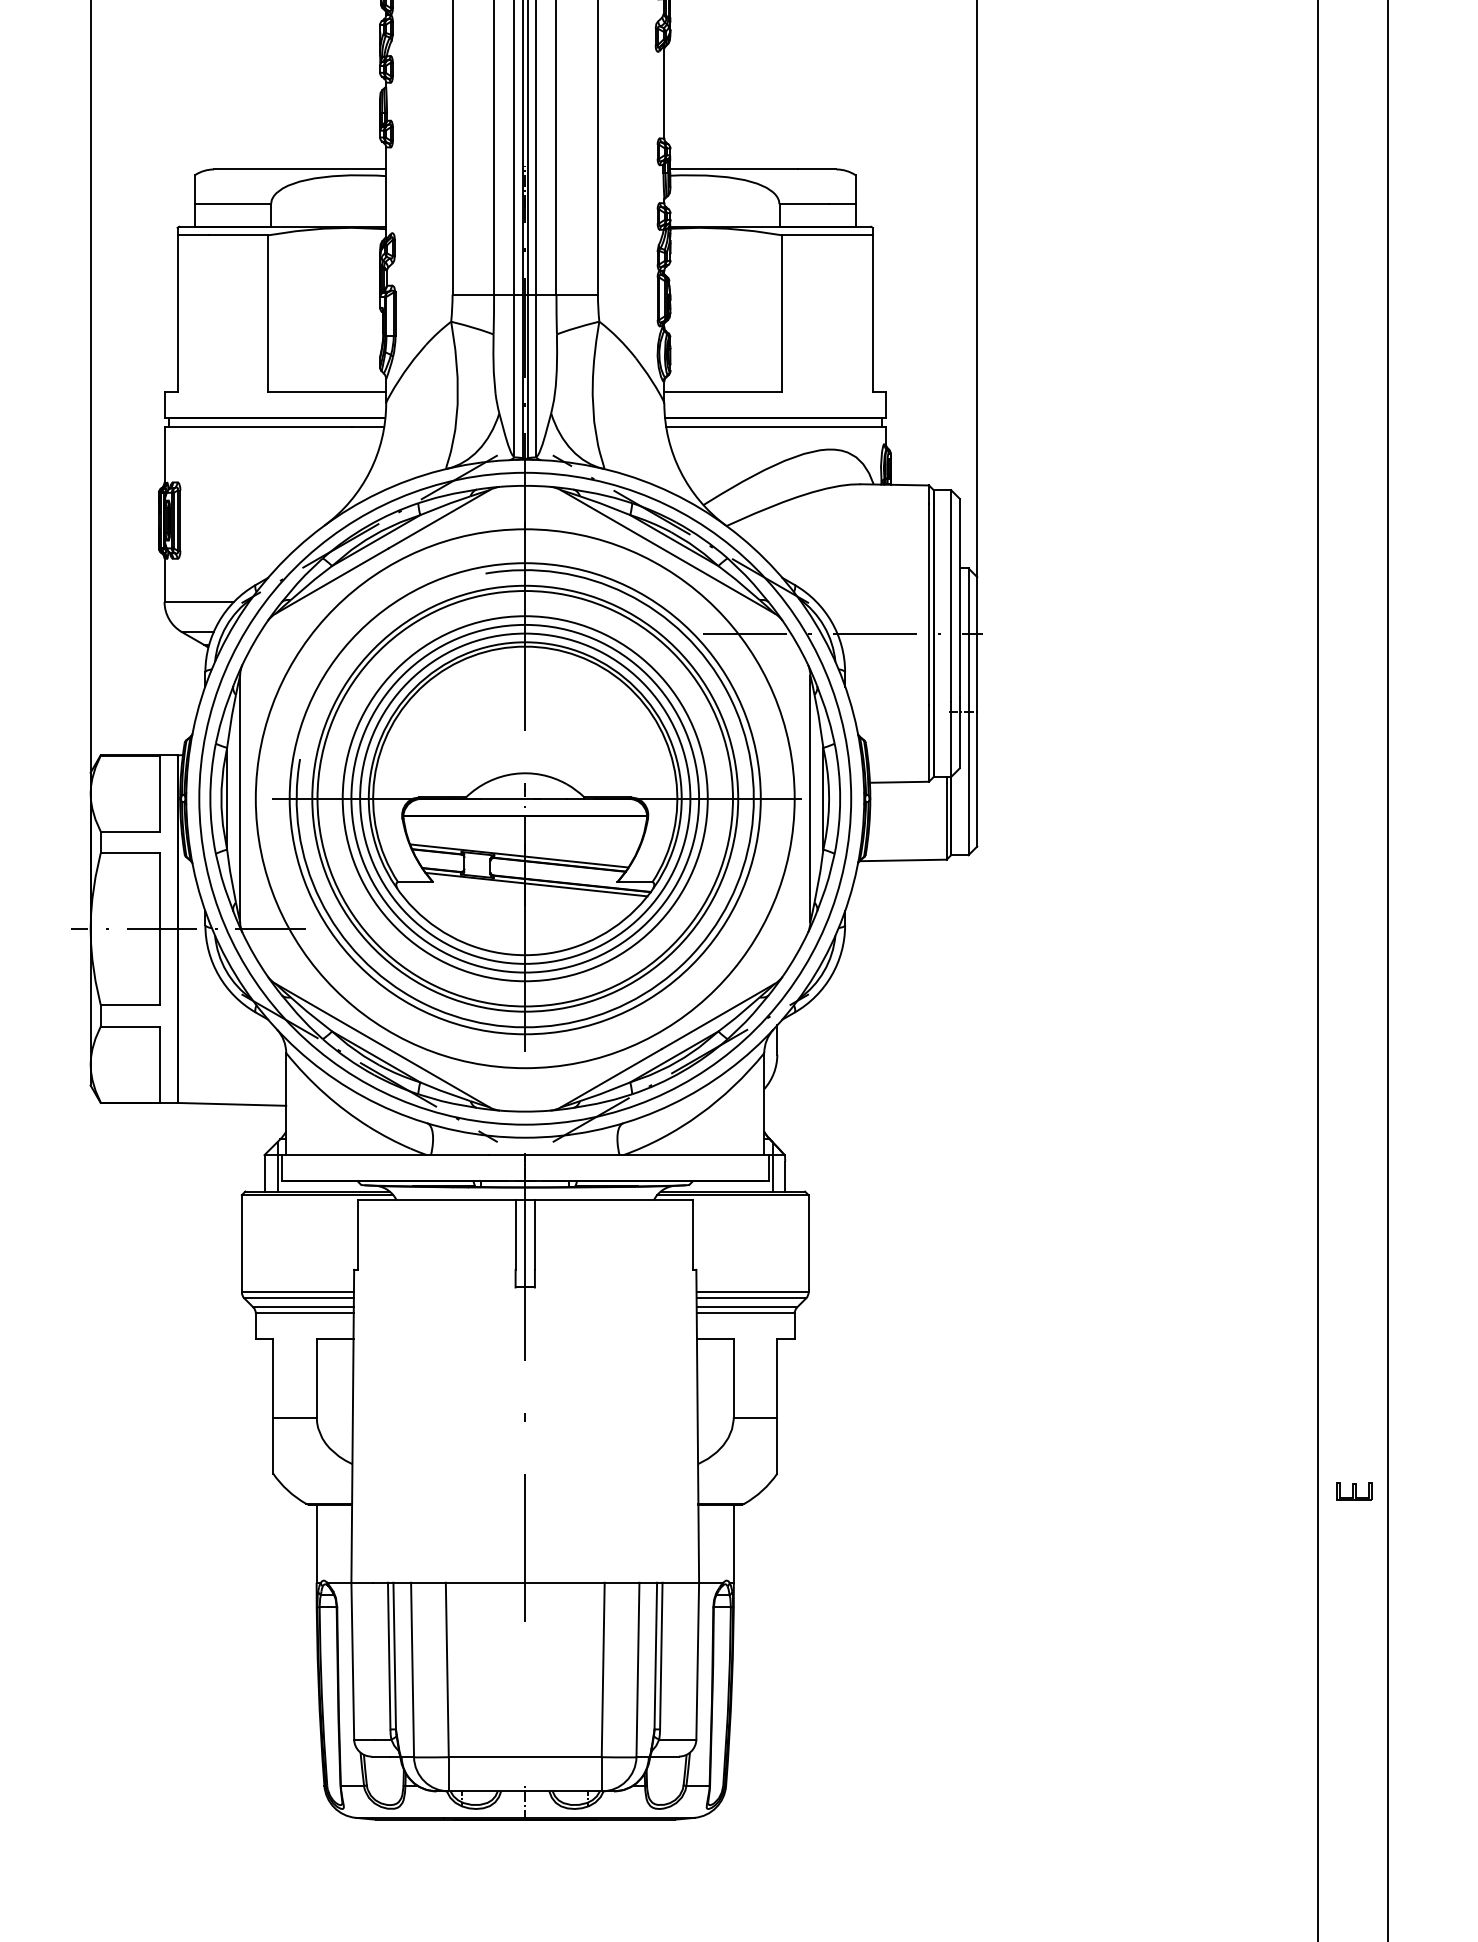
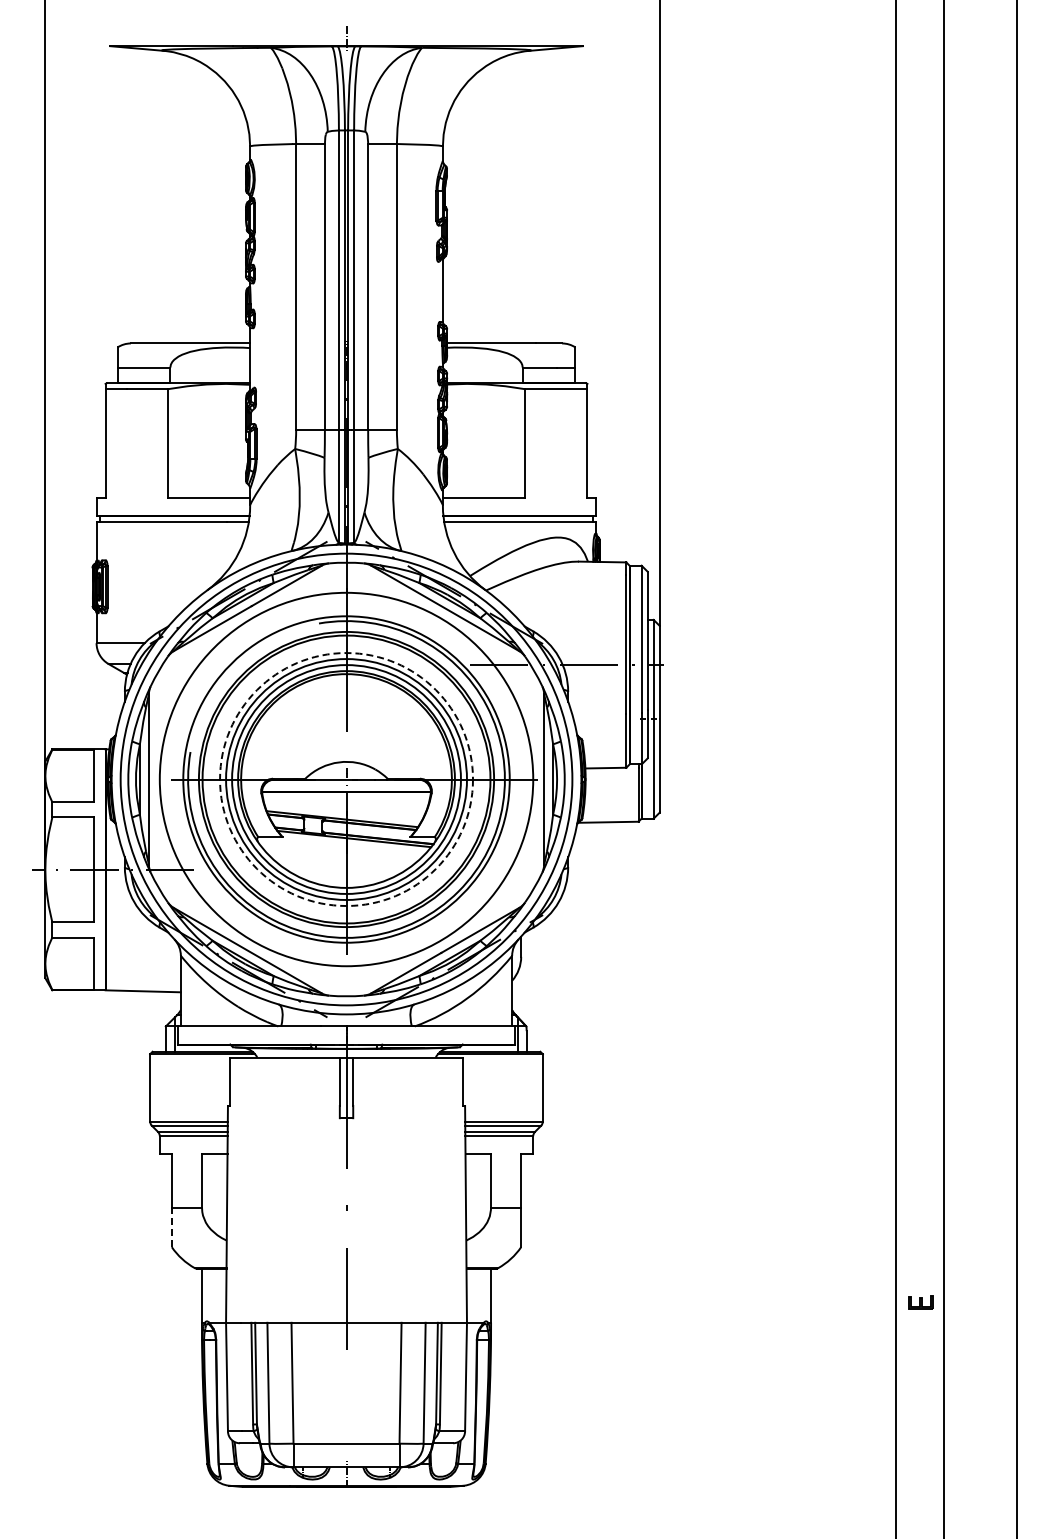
circle: (525, 798) -> (346, 779), solid -> dashed
line: (272, 1445) -> (171, 1227), solid -> dashed
part: (1353, 1491) -> (920, 1302), moved

